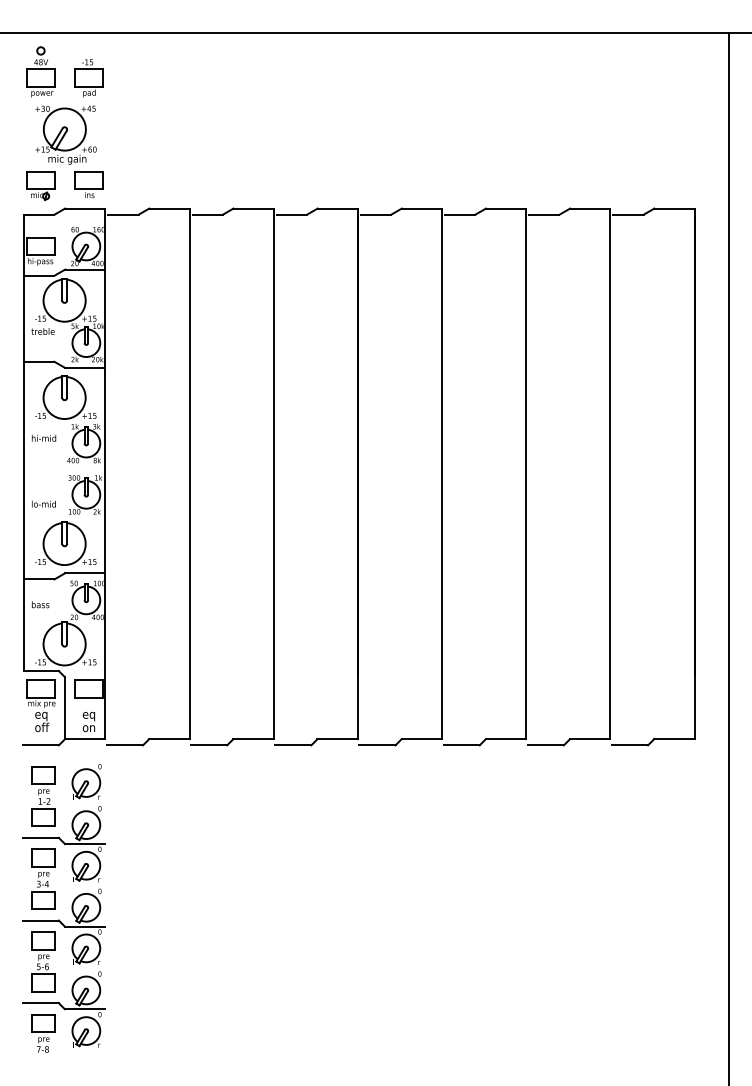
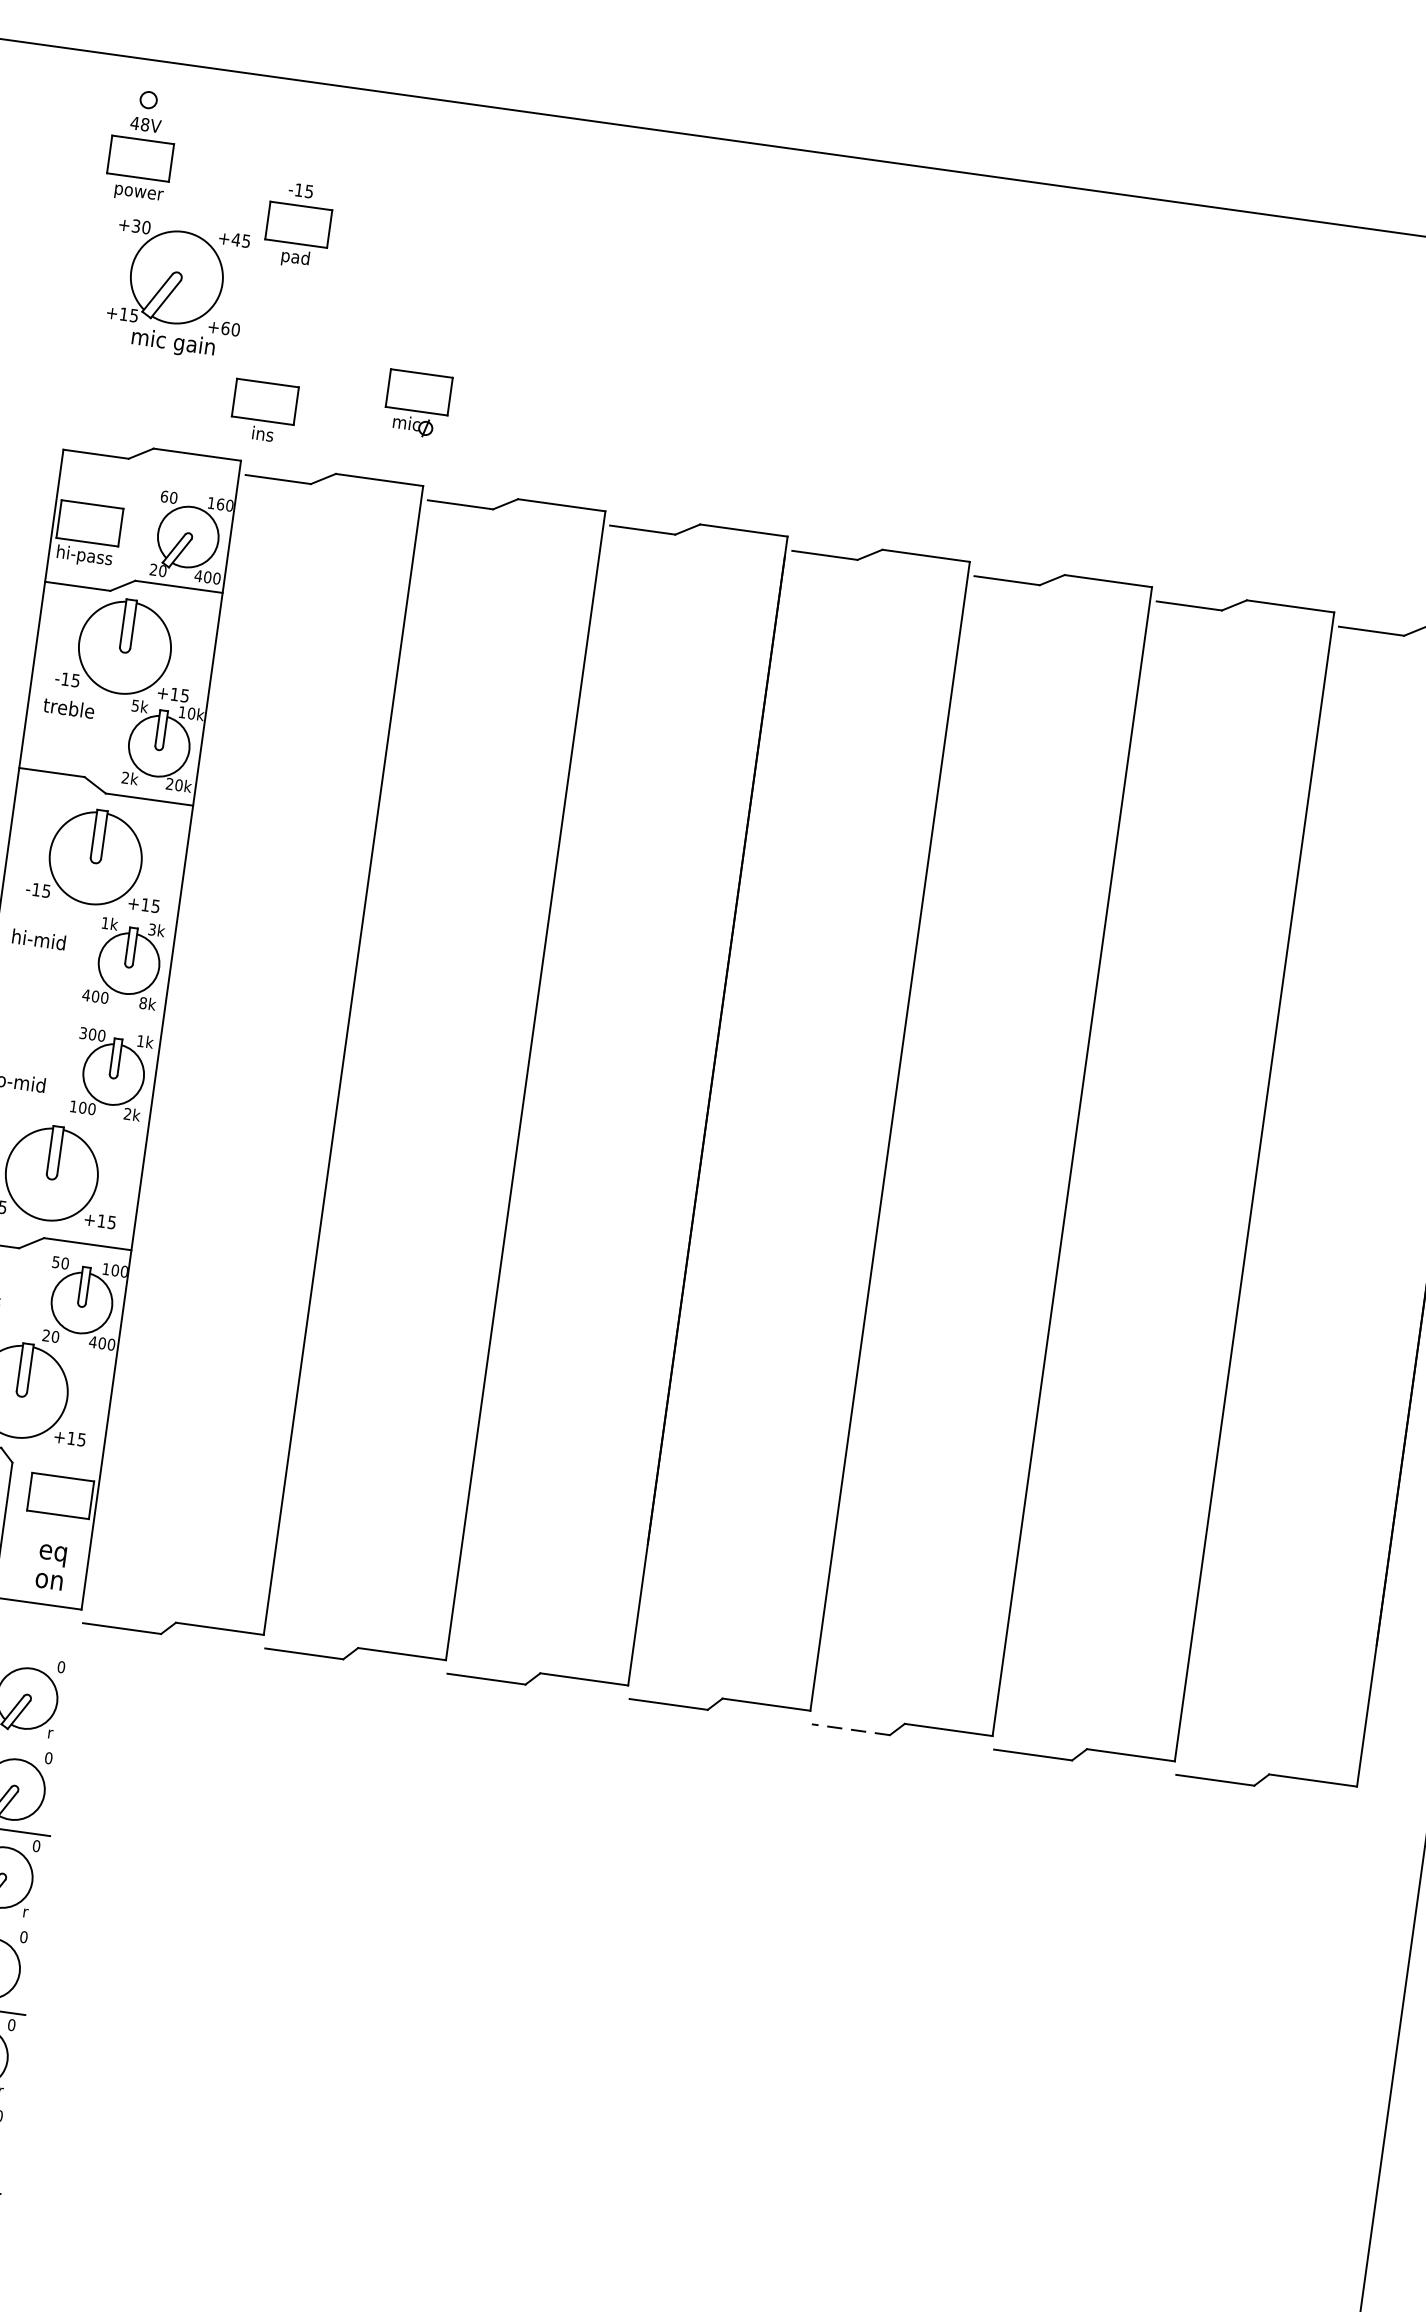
part: (88, 78) -> (297, 225), moved
part: (88, 184) -> (263, 410), moved
part: (40, 186) -> (416, 405), moved
line: (461, 745) -> (850, 1729), solid -> dashed

